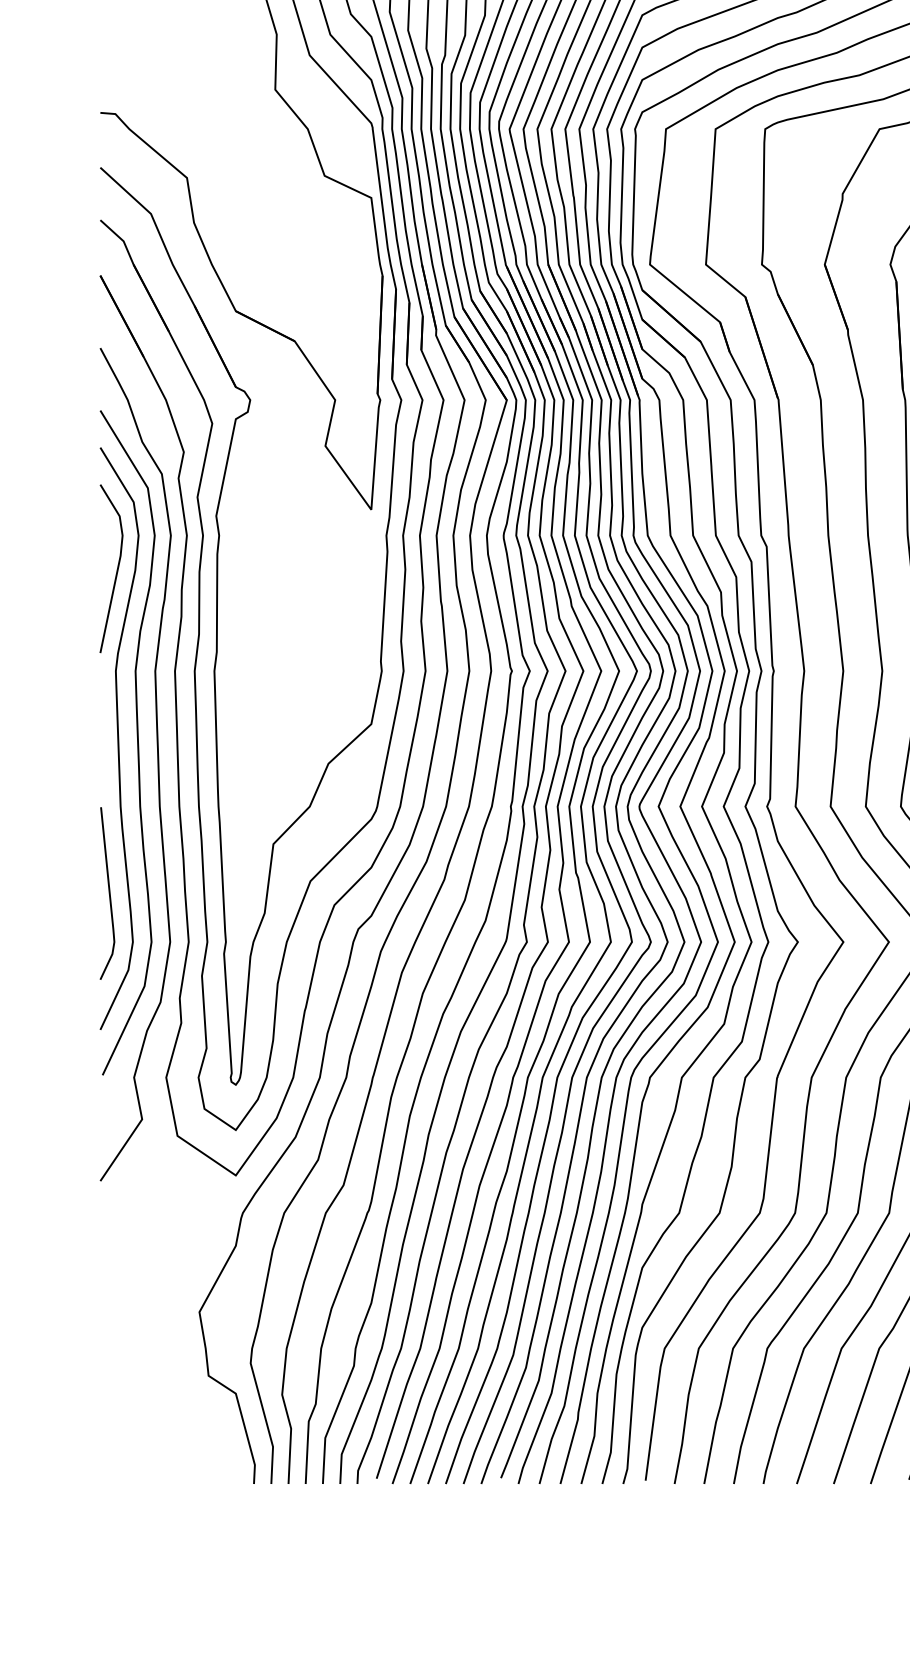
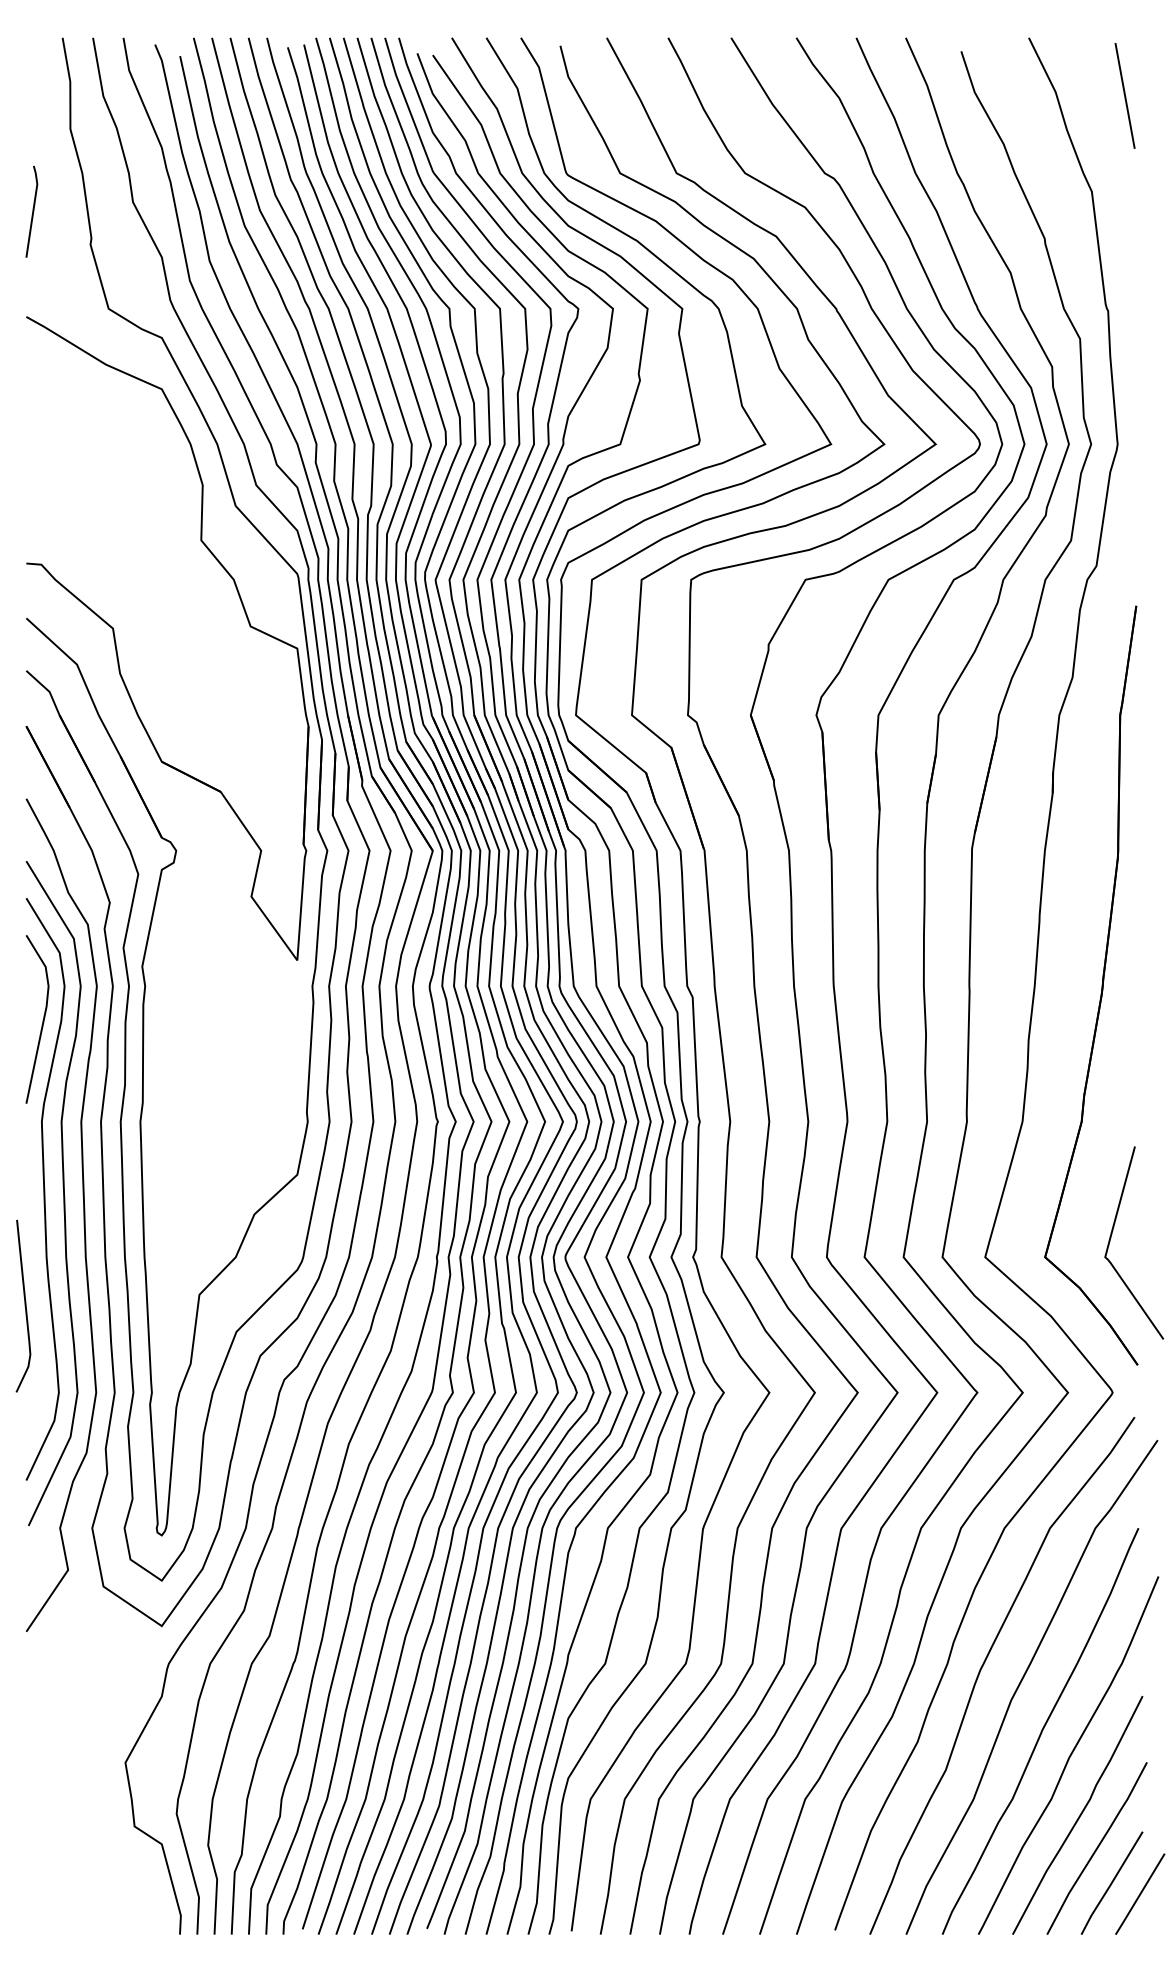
line: (108, 892) -> (24, 1305), moved

